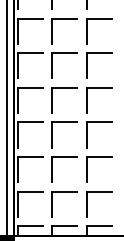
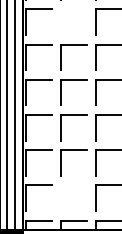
part: (64, 19) -> (73, 10), removed
part: (64, 192) -> (73, 186), removed

